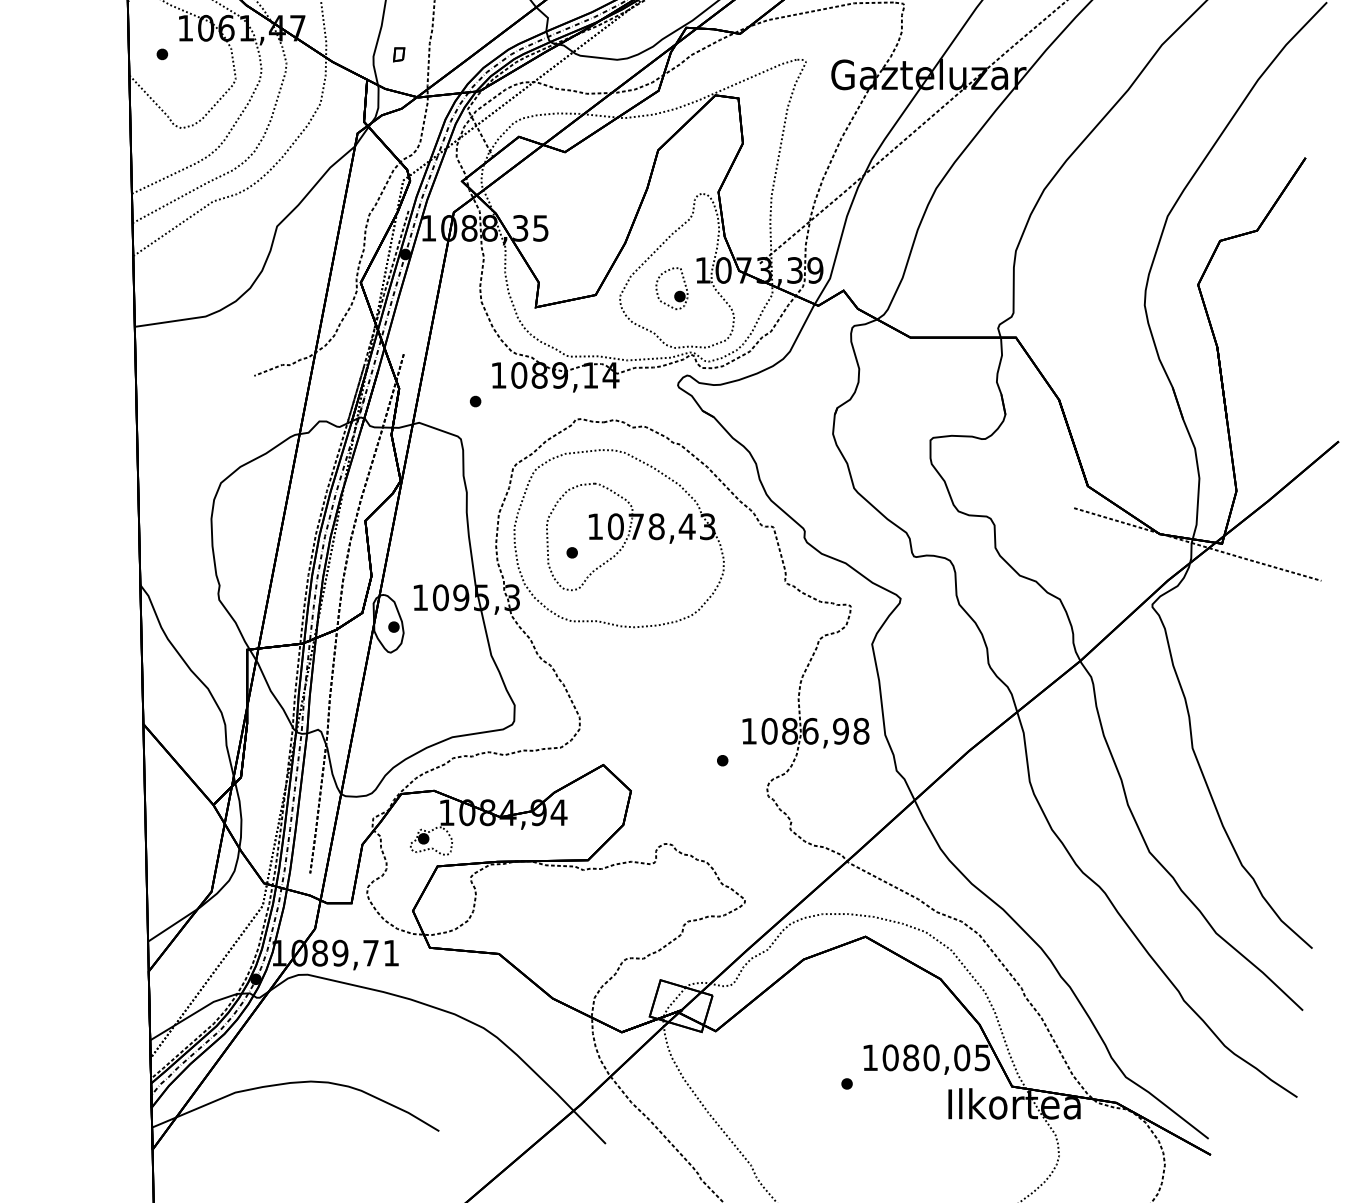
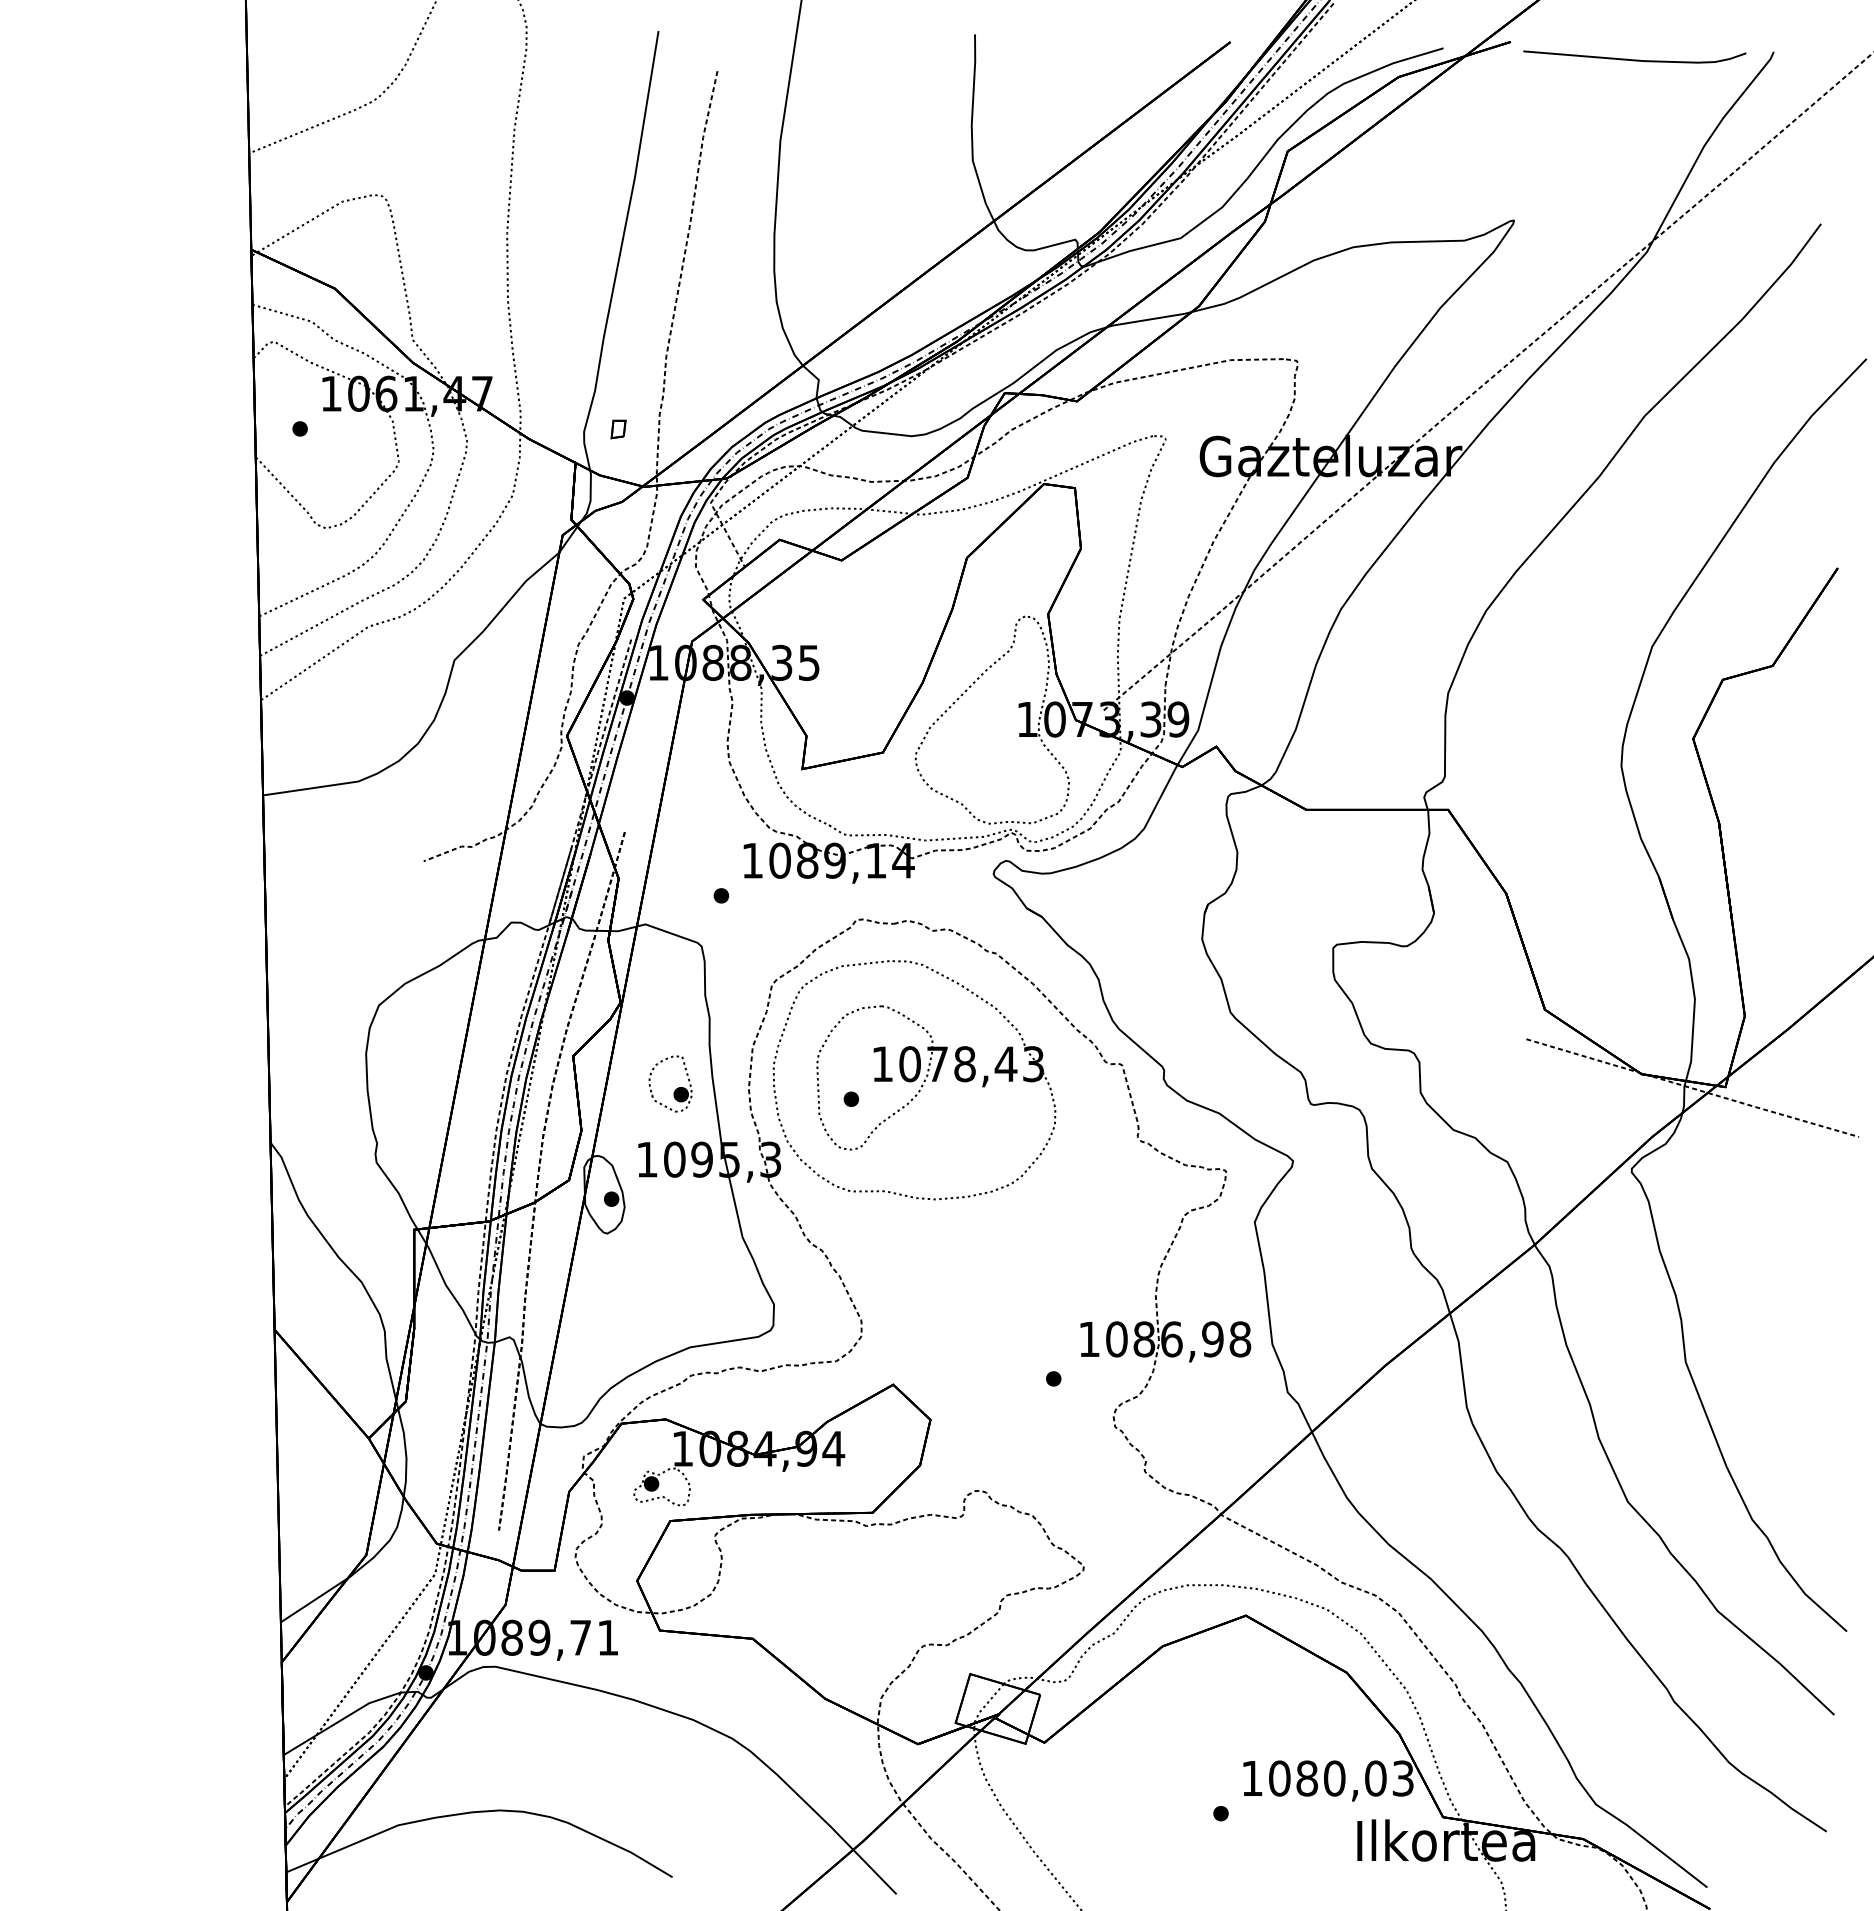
part: (676, 292) -> (676, 1088), moved
text: (982, 1057) -> (1403, 1777), 1080,05 -> 1080,03

